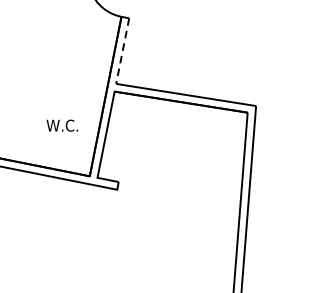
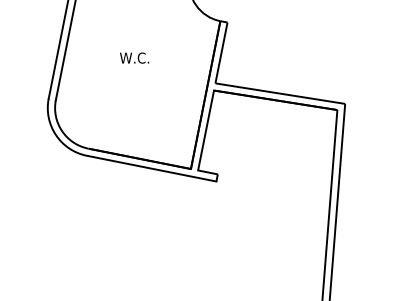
line: (122, 50) -> (221, 52), dashed -> solid
text: (62, 125) -> (134, 57), moved

